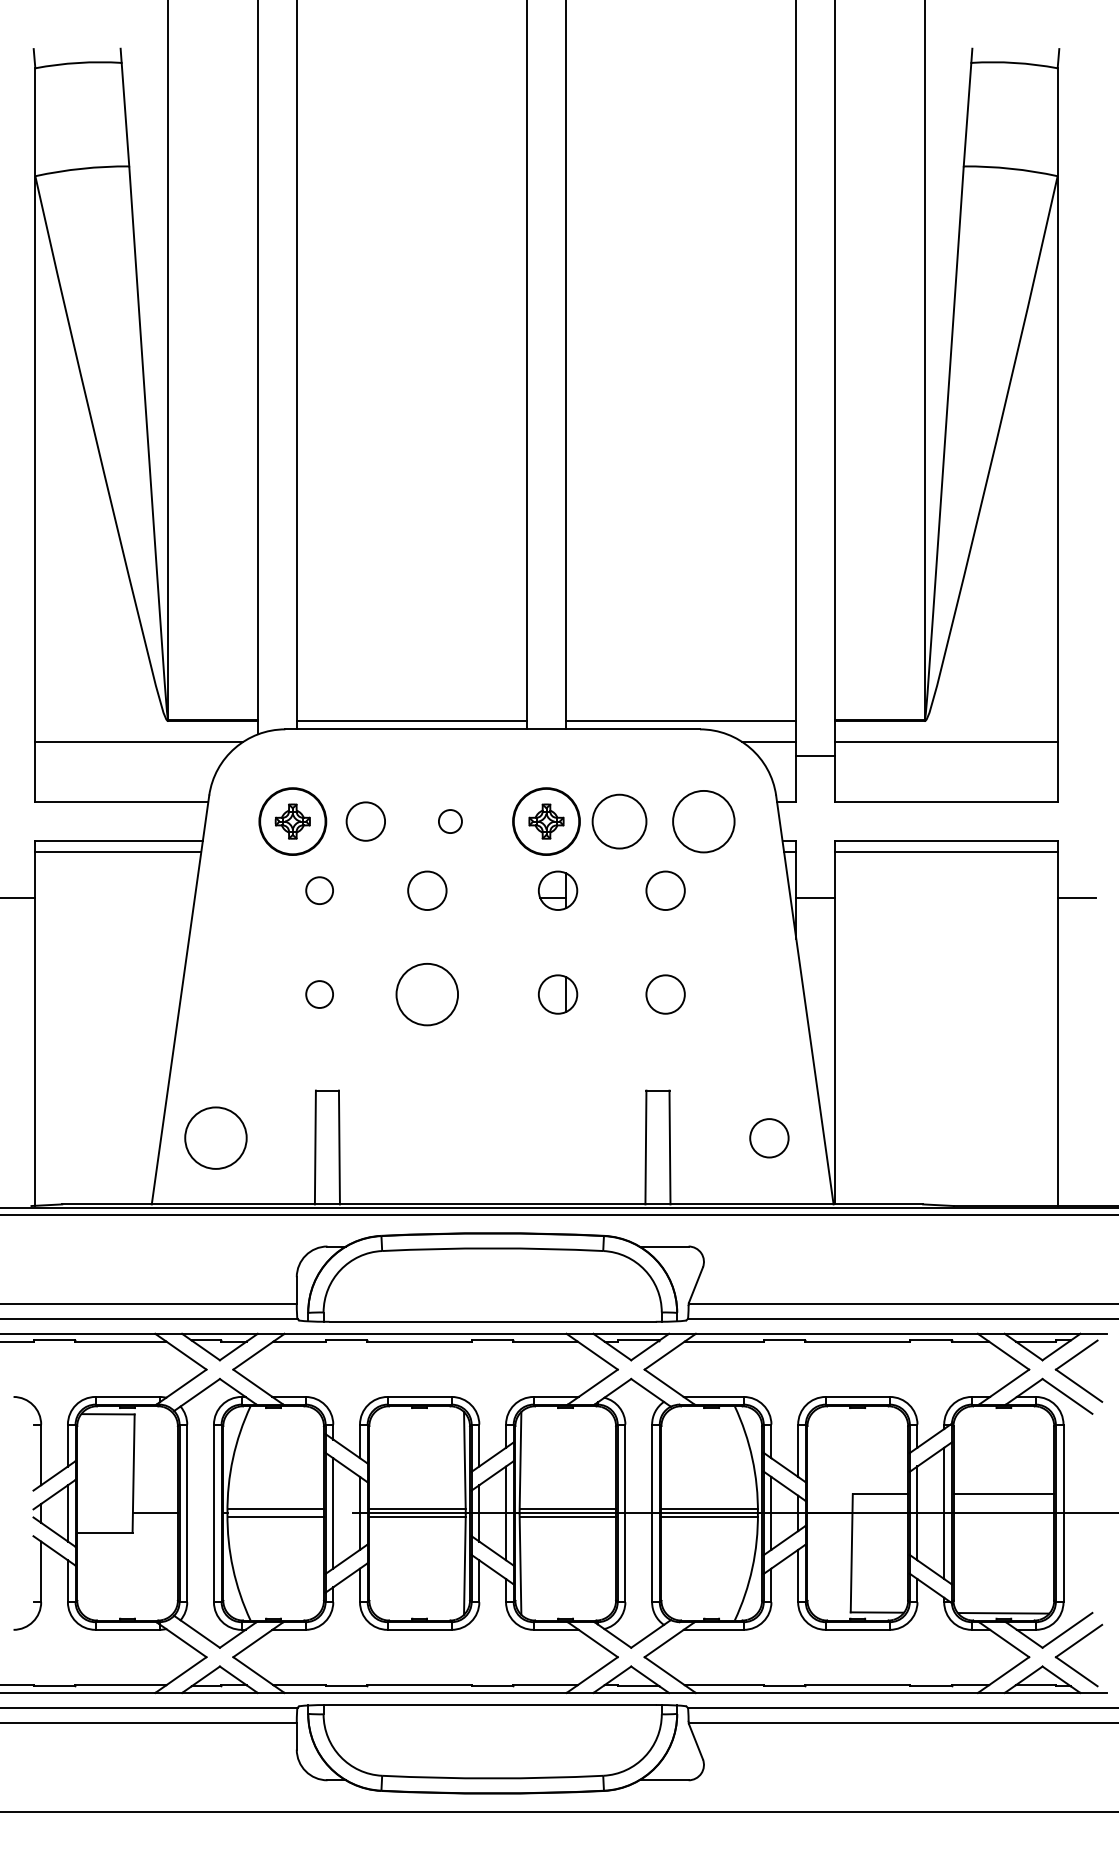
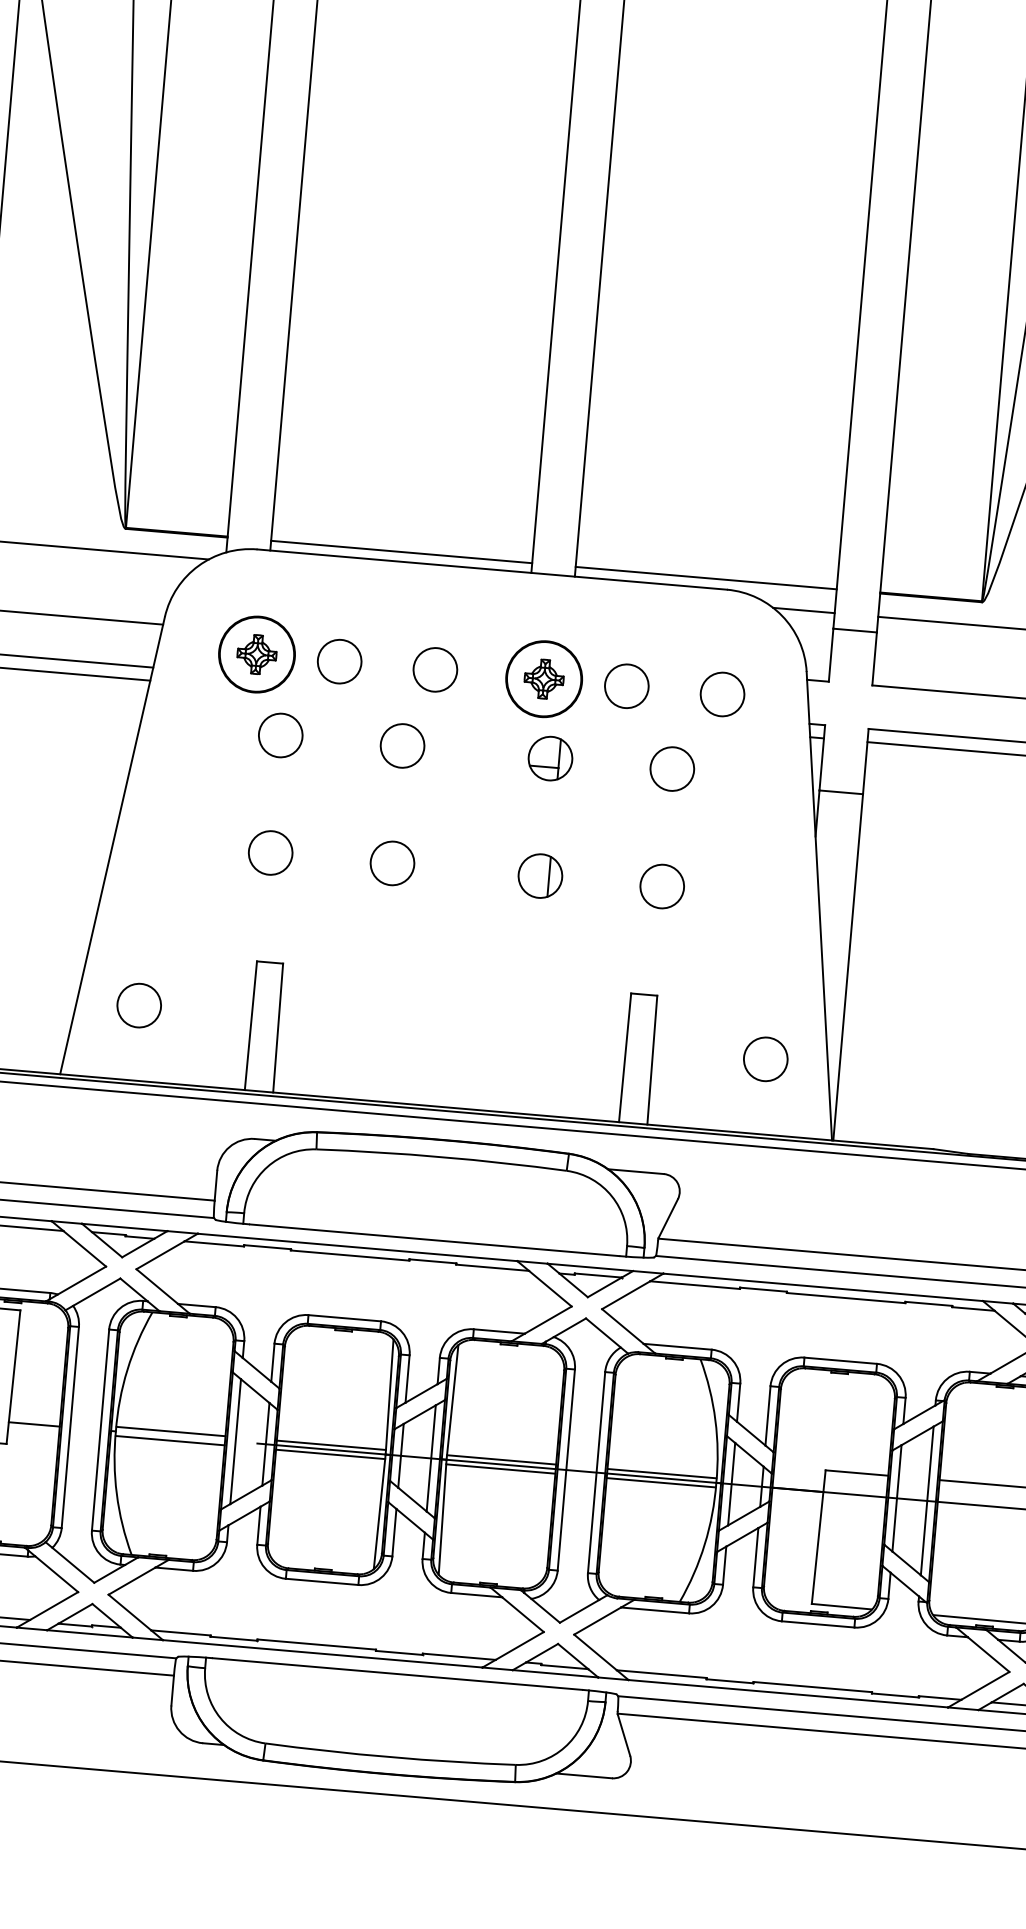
circle: (450, 821) -> (435, 669), size x1.67
circle: (619, 821) -> (626, 686), size x0.71
circle: (704, 821) -> (723, 694), size x0.62
circle: (319, 890) -> (280, 735), size x1.43
circle: (319, 994) -> (270, 852), size x1.43
circle: (427, 994) -> (392, 863), size x0.62
circle: (215, 1138) -> (138, 1005), size x0.62

